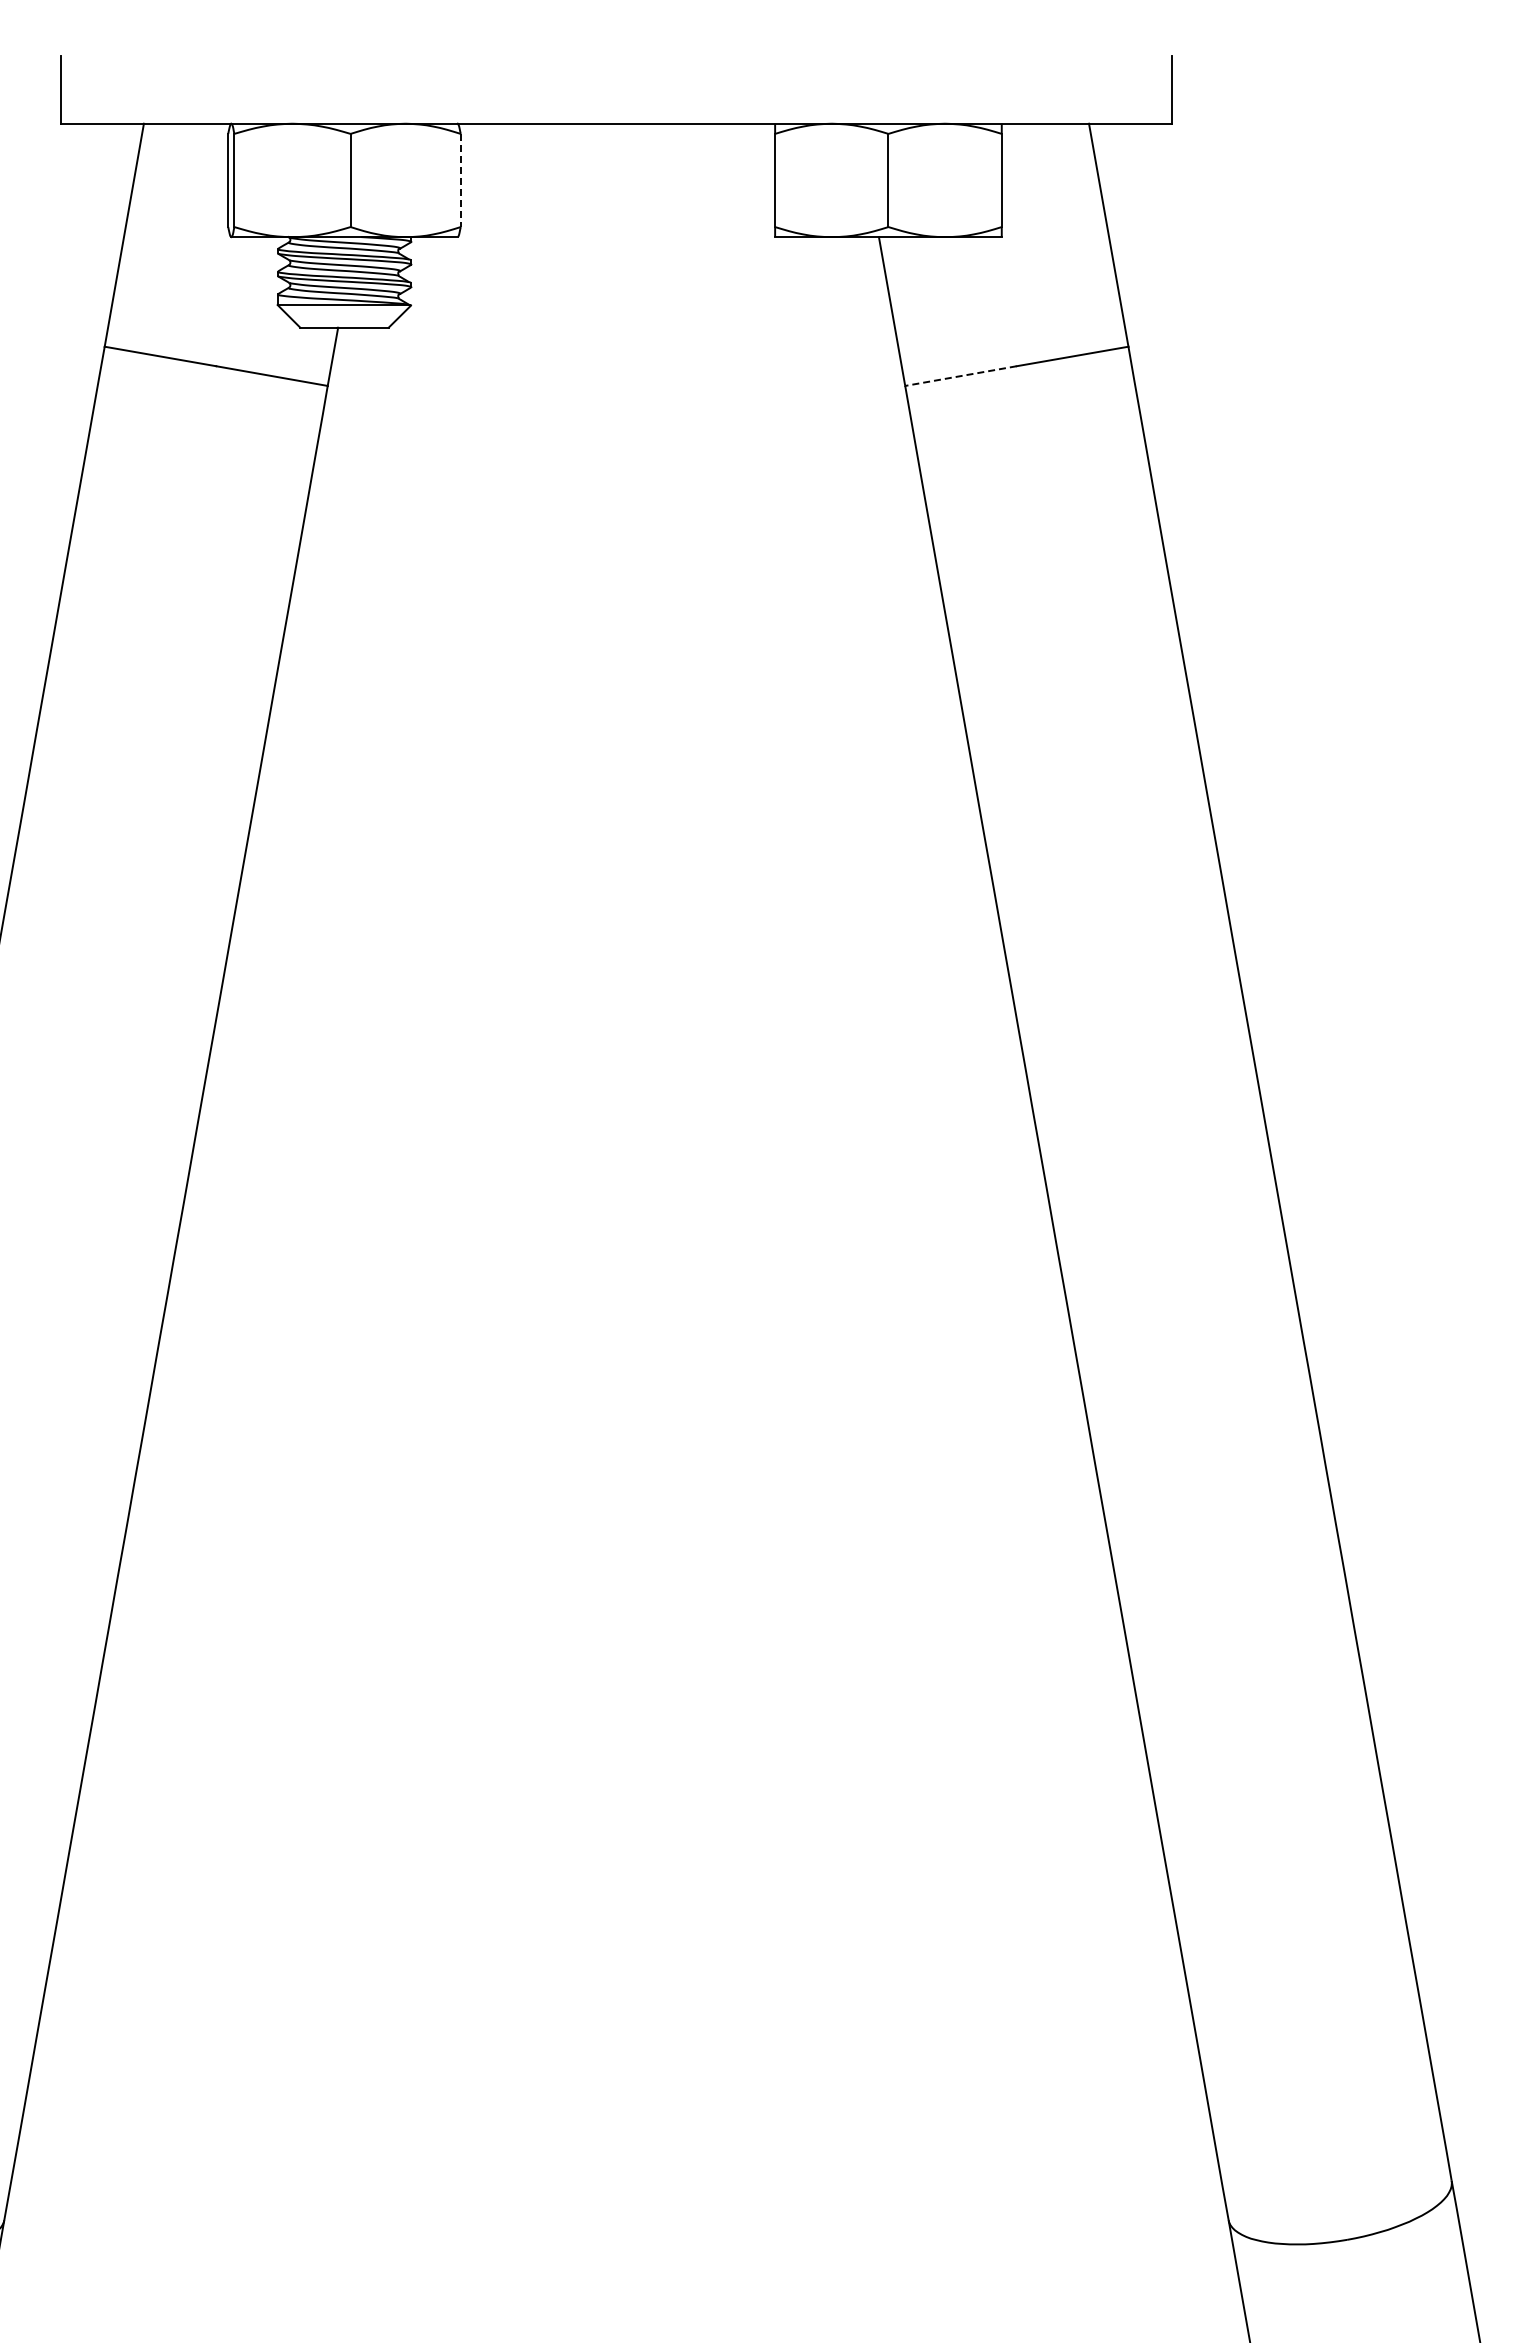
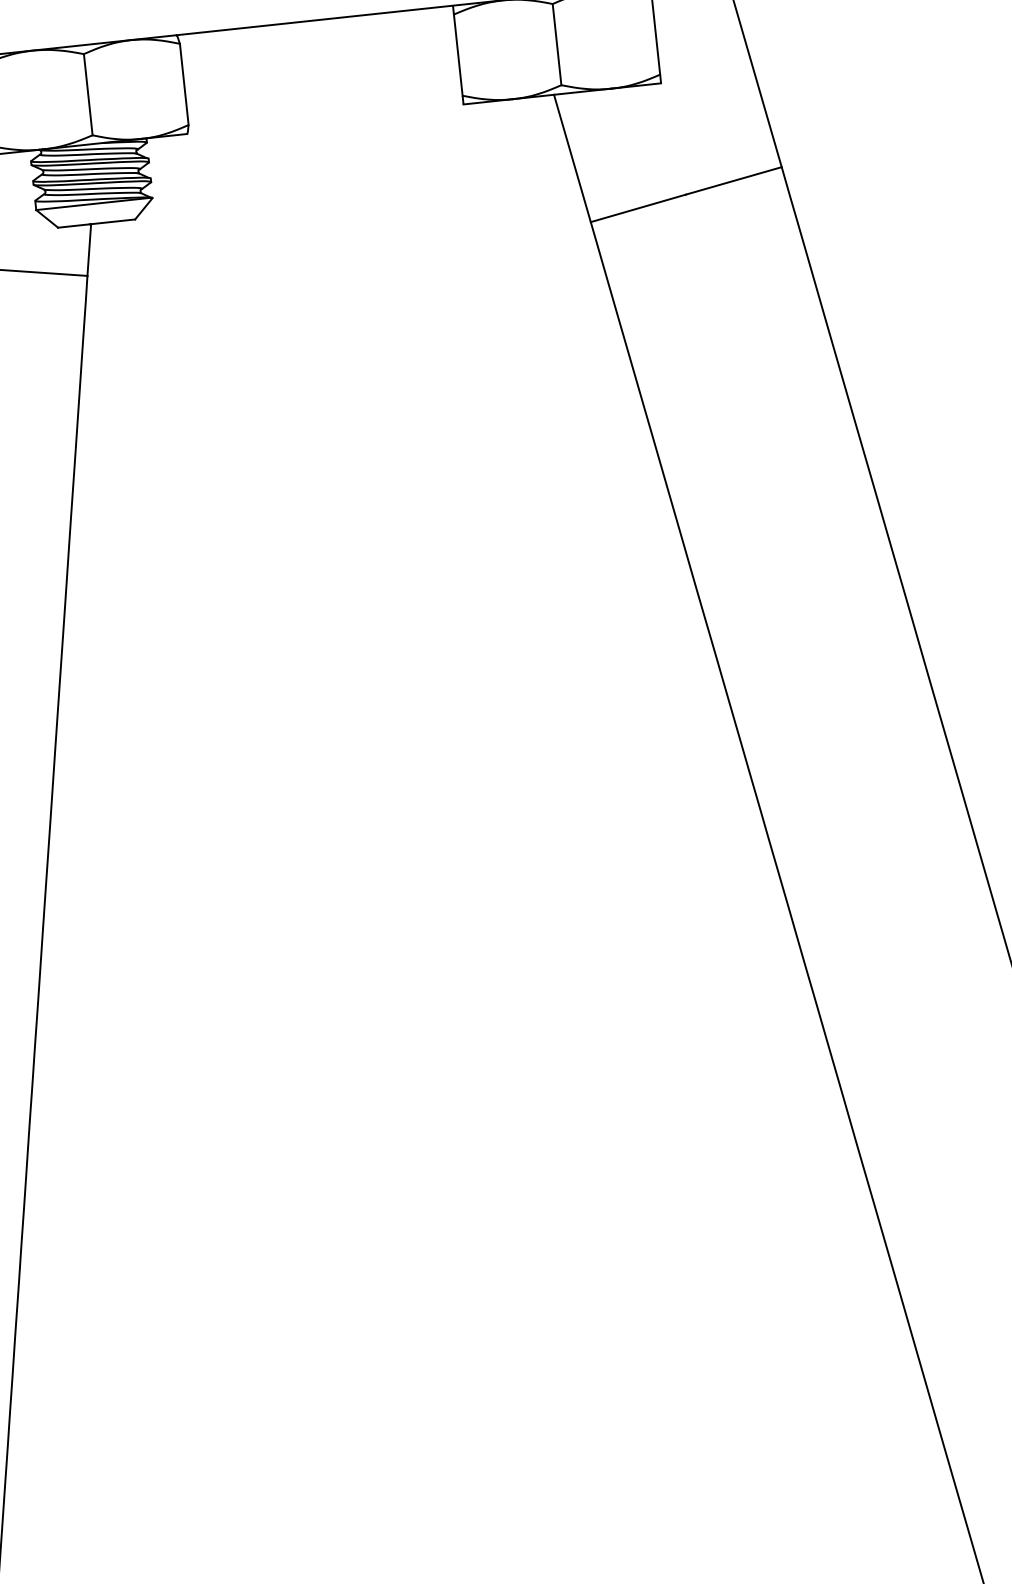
line: (460, 180) -> (184, 84), dashed -> solid
line: (960, 376) -> (638, 208), dashed -> solid

